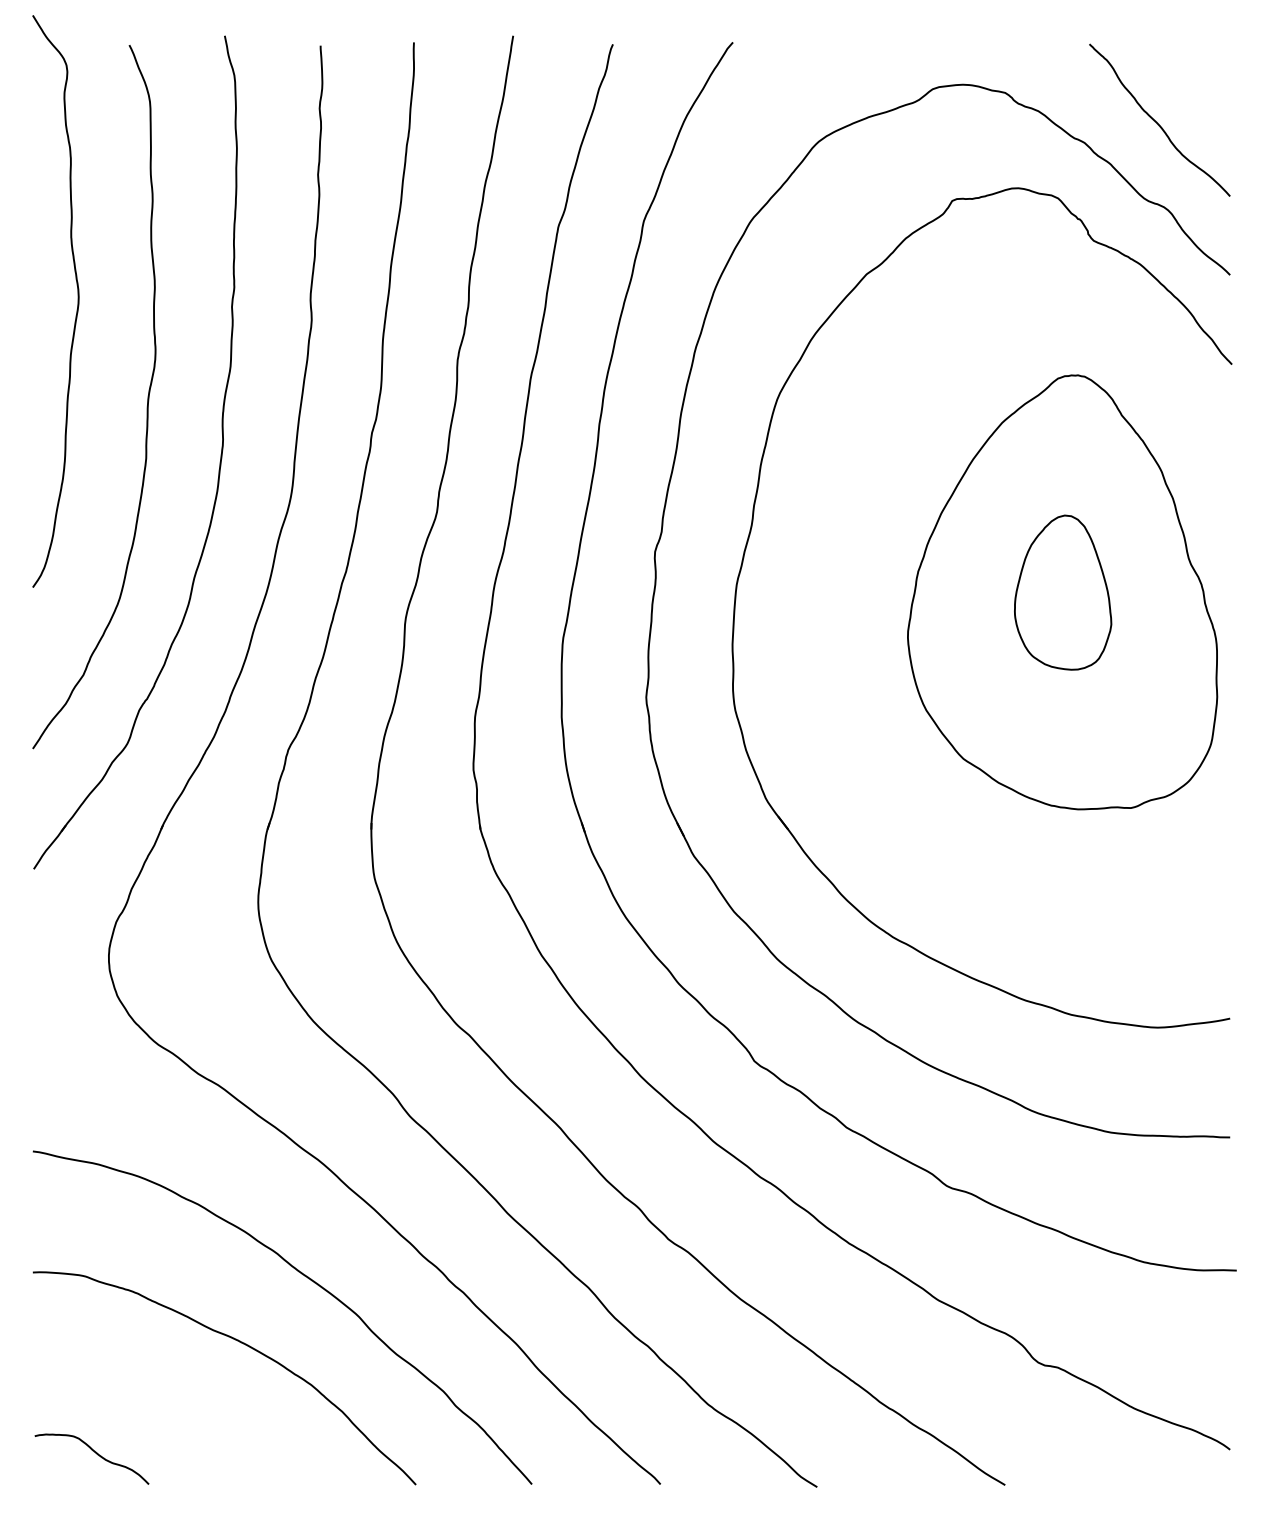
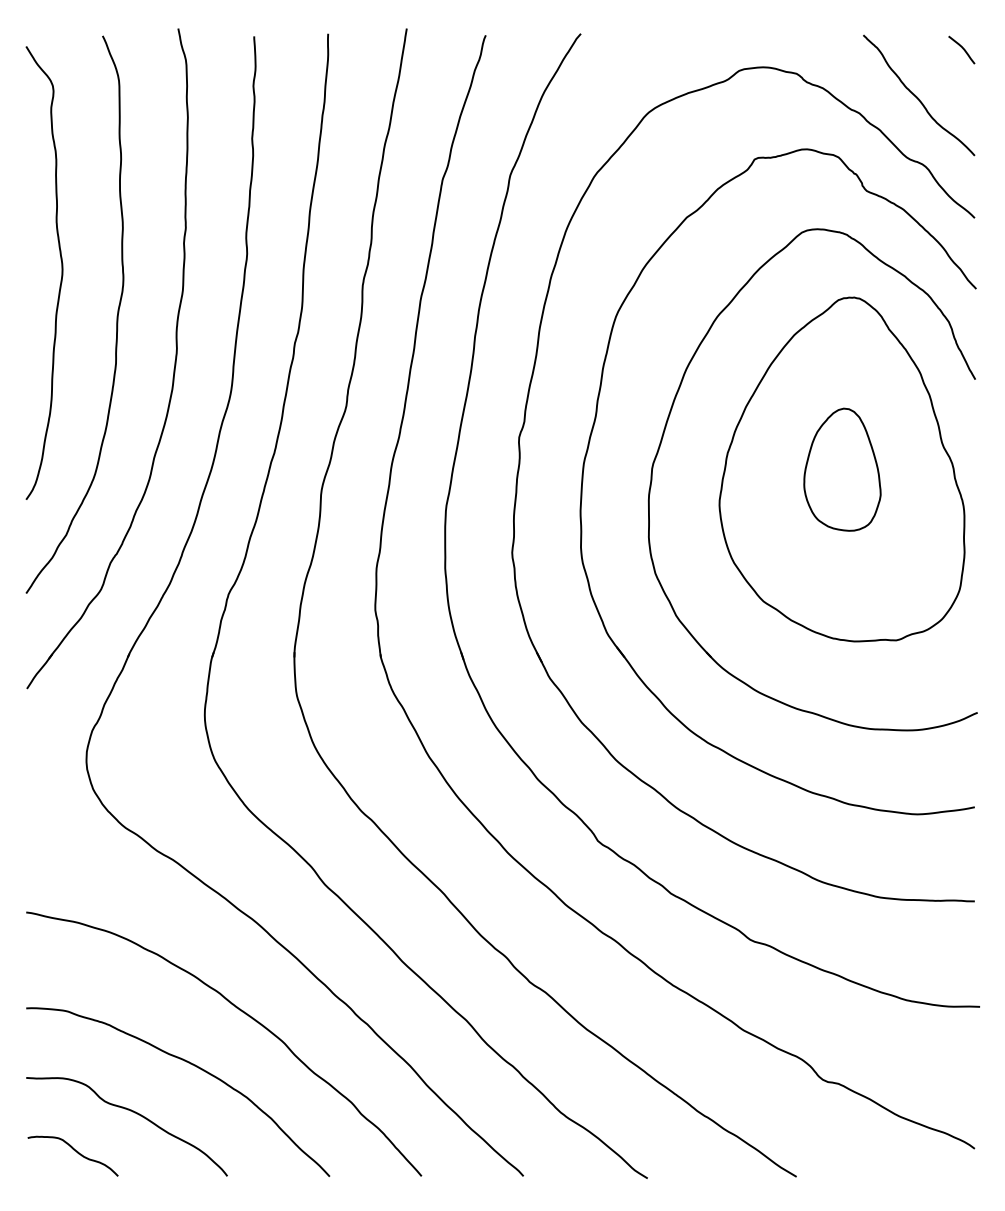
curve: (1214, 61) -> (962, 48), added
curve: (77, 301) -> (61, 273), moved
part: (837, 550) -> (663, 436), added
curve: (164, 1402) -> (130, 1111), added

